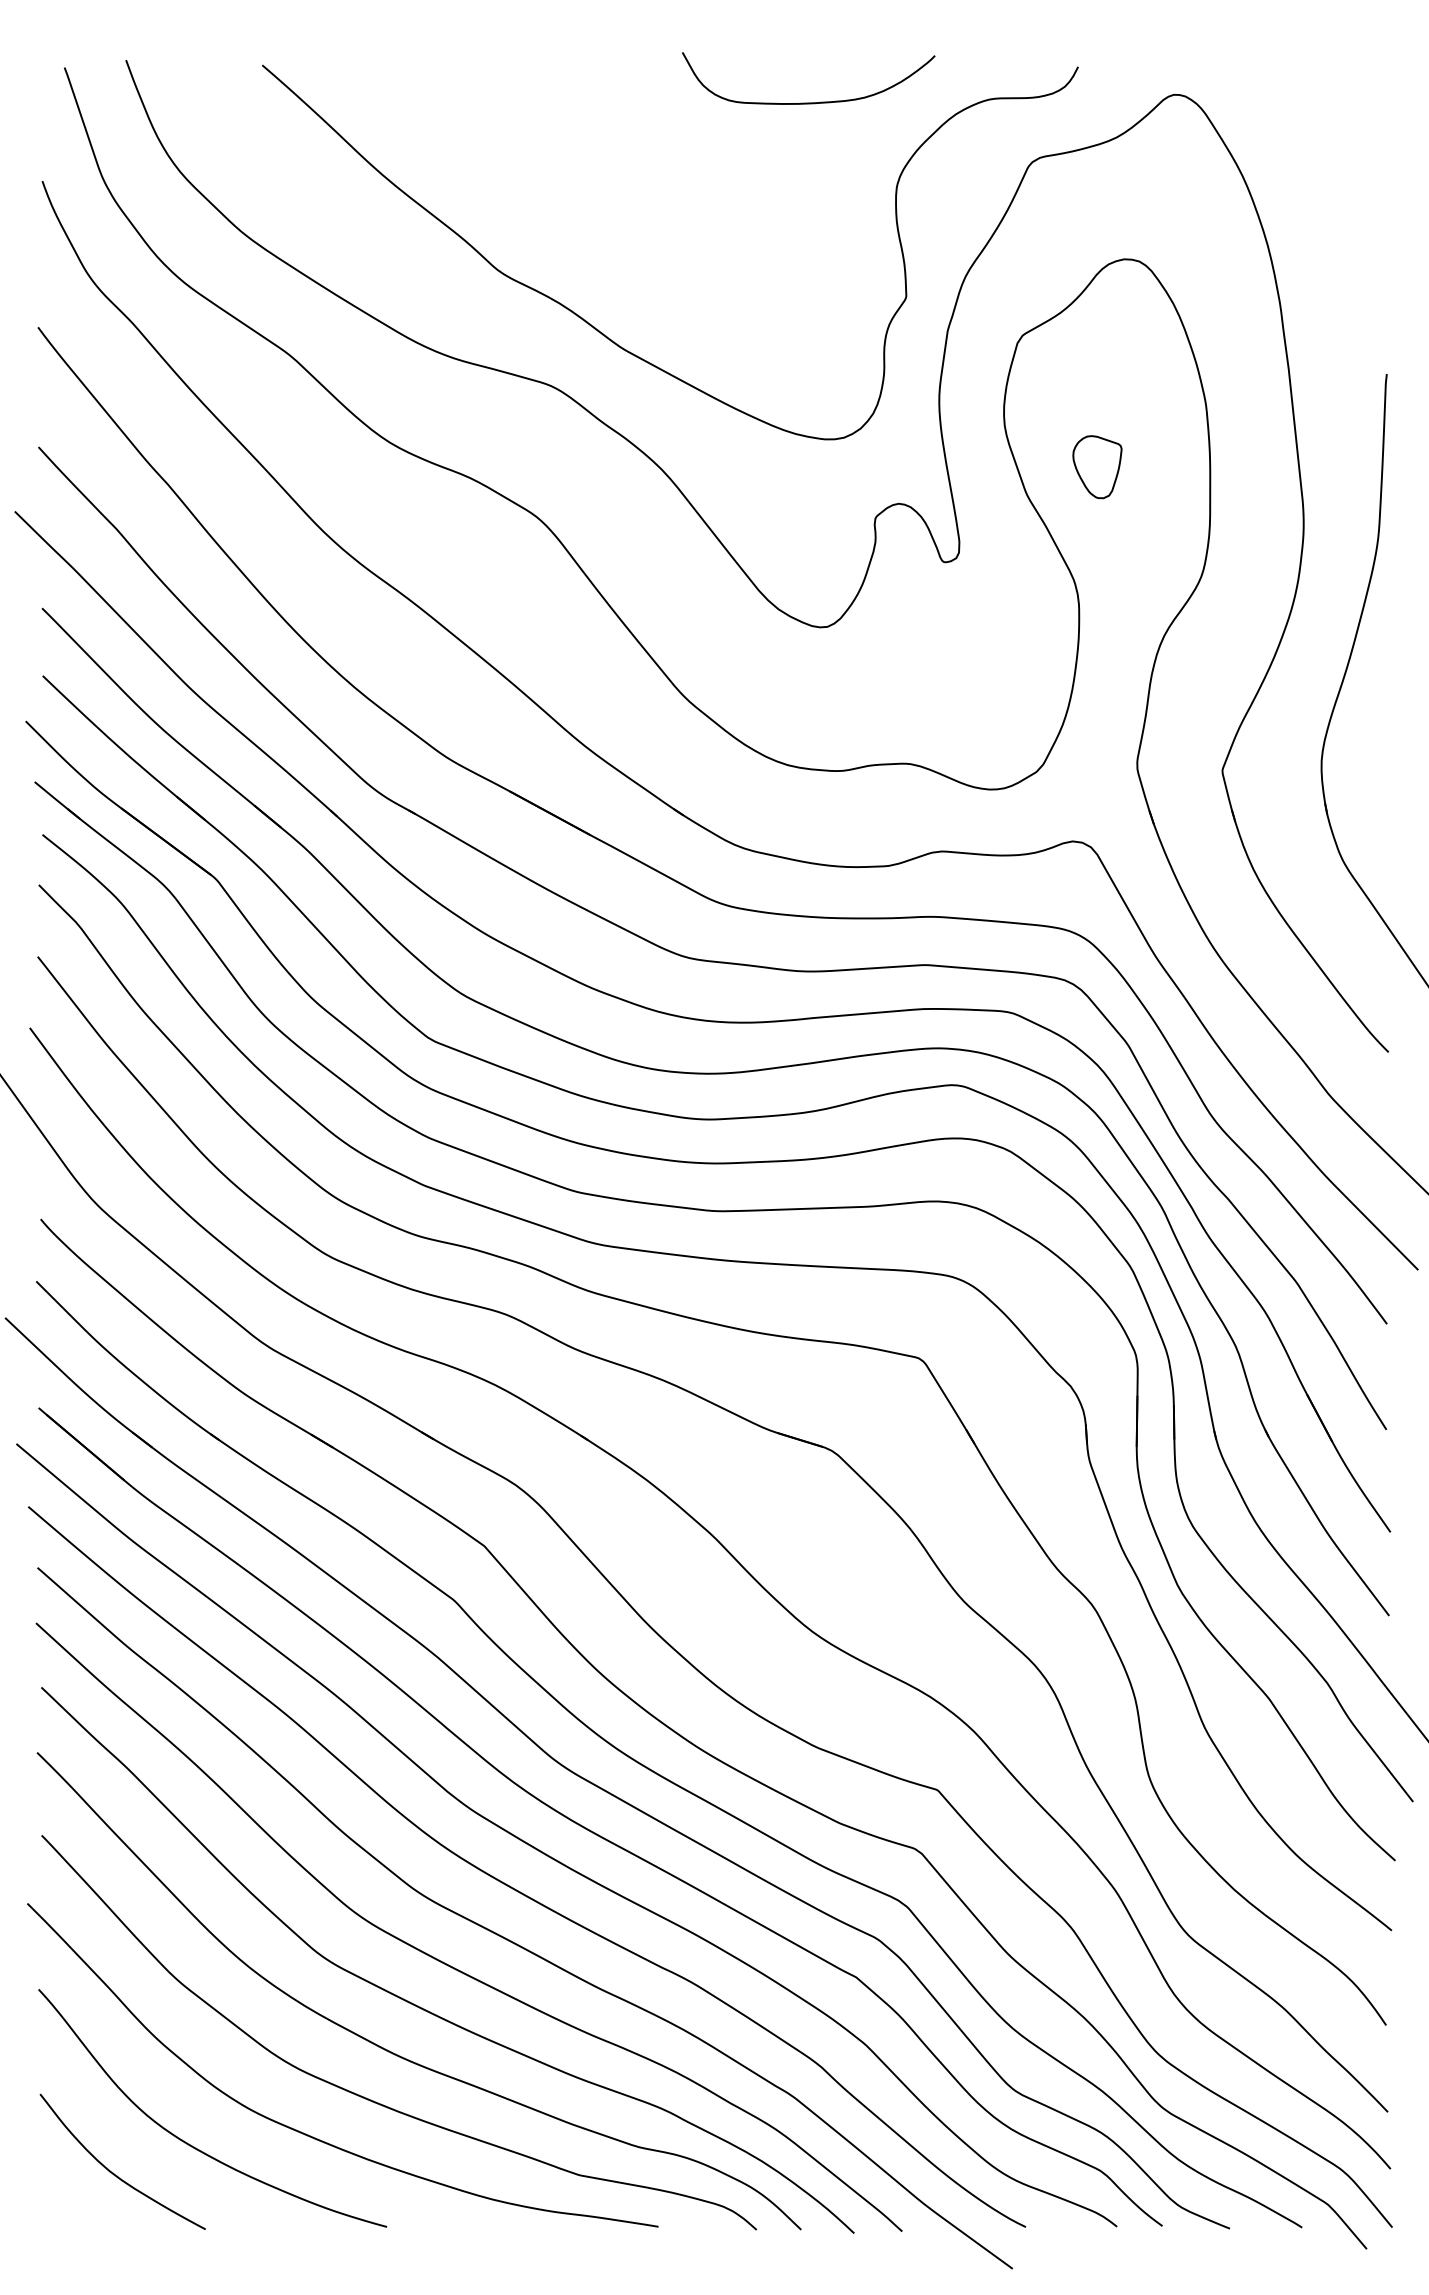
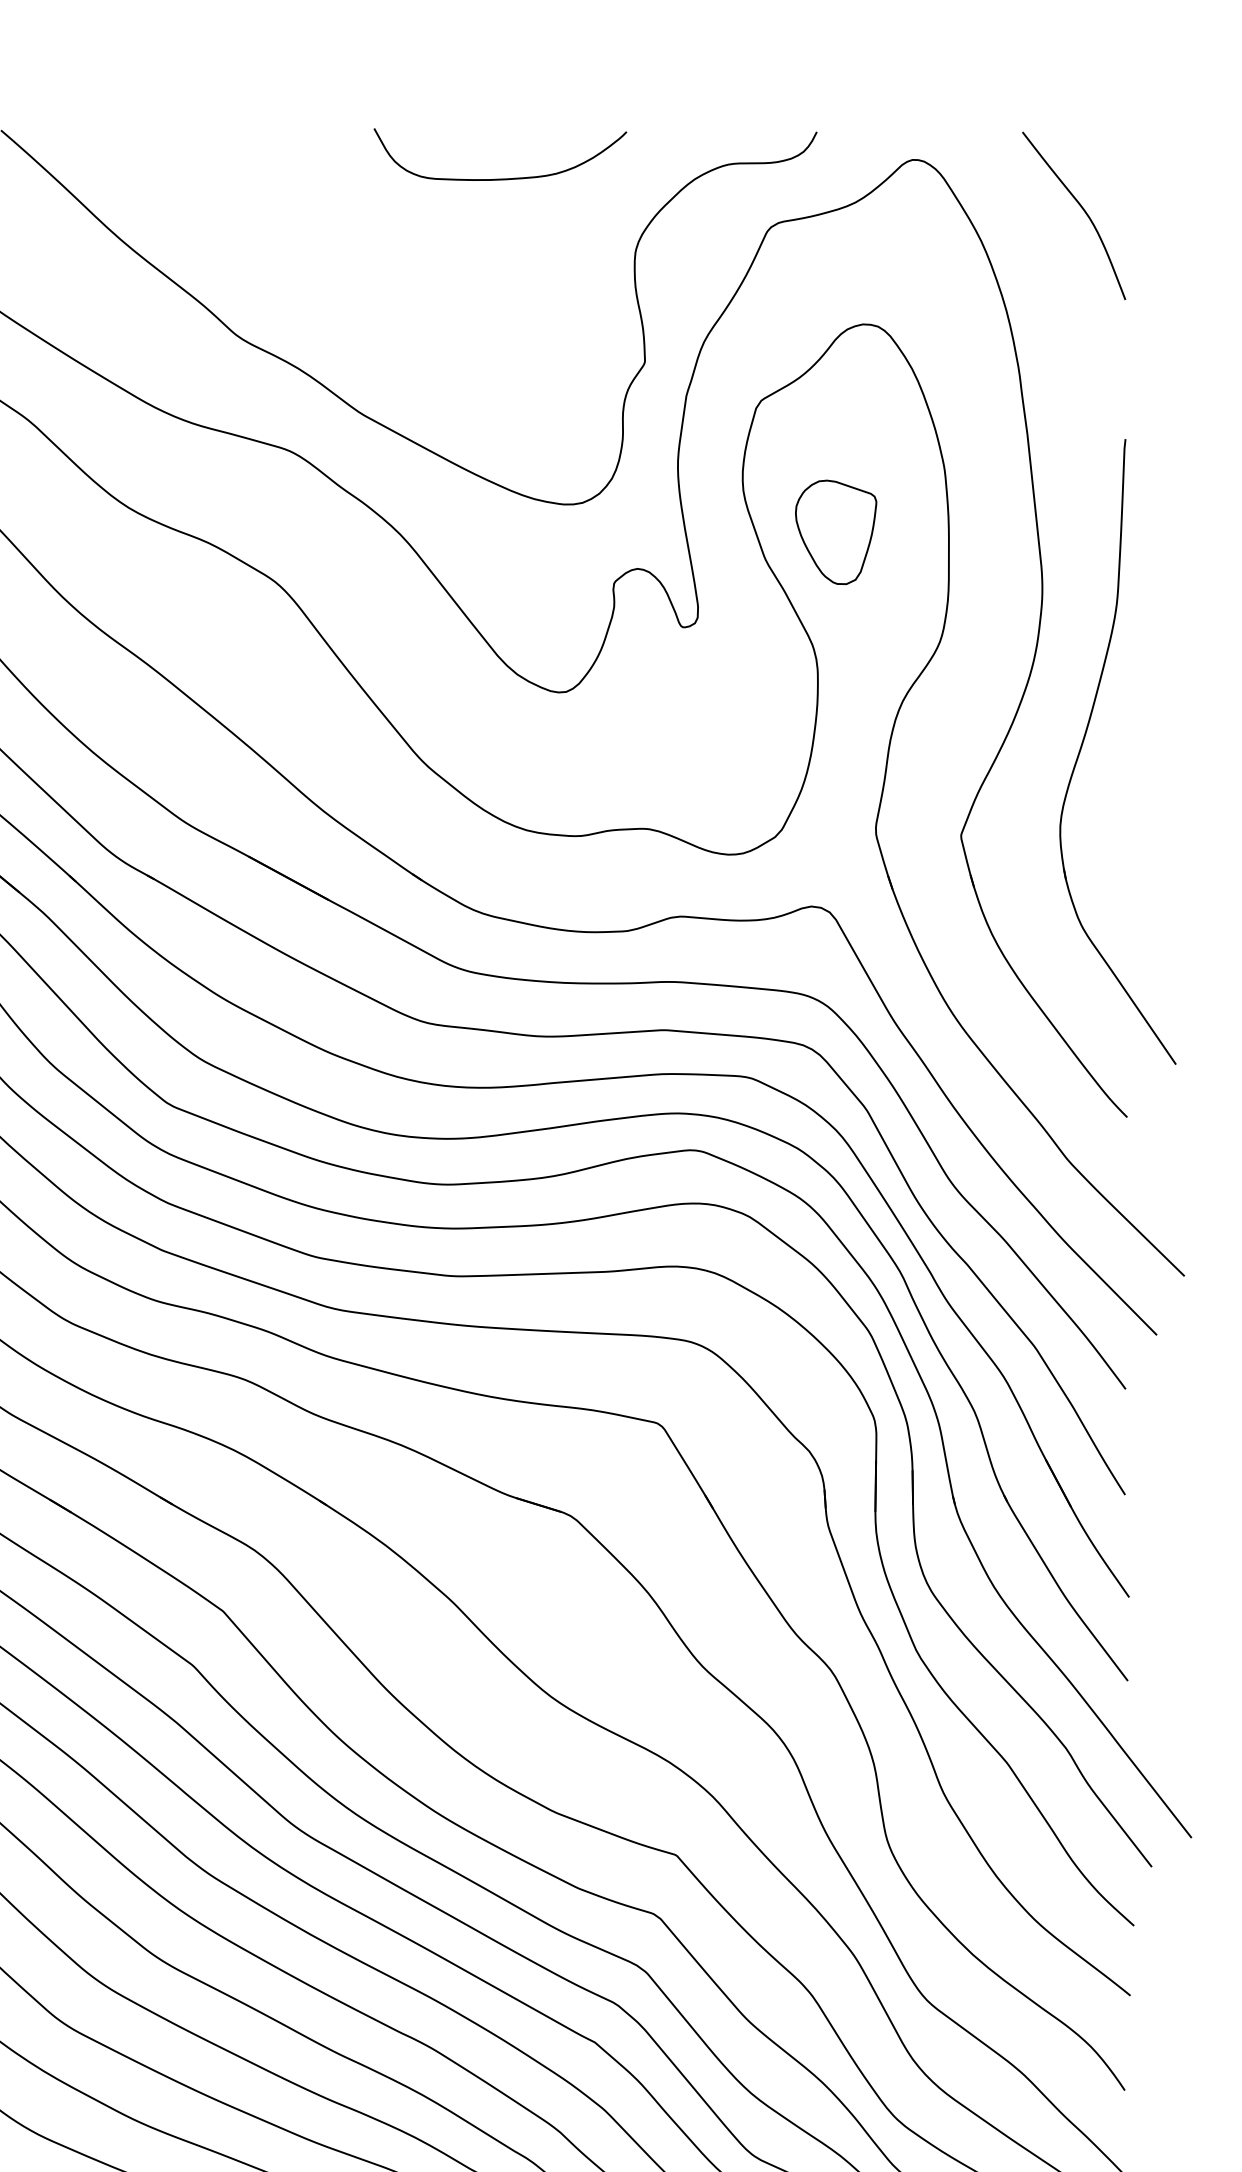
curve: (808, 102) -> (500, 178), moved
curve: (1343, 144) -> (1082, 209), added
part: (1097, 466) -> (836, 531), size x1.67

